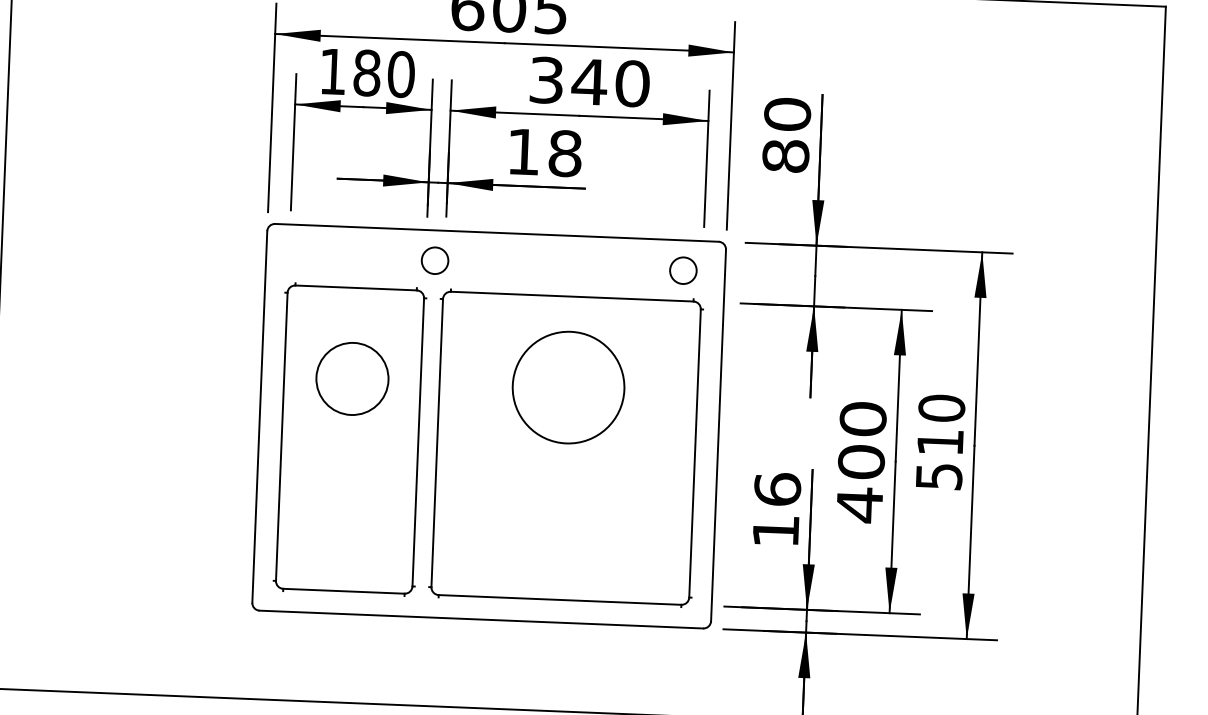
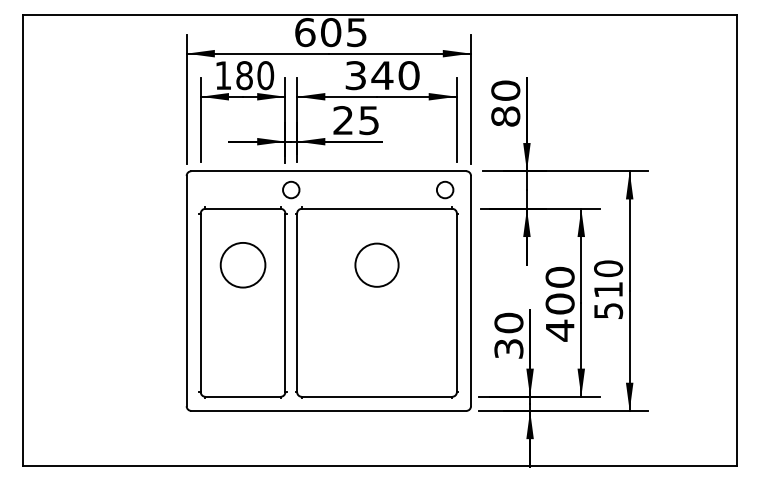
text: (544, 152) -> (356, 120), 18 -> 25
circle: (567, 386) -> (376, 264), size x0.62
text: (776, 509) -> (508, 335), 16 -> 30

